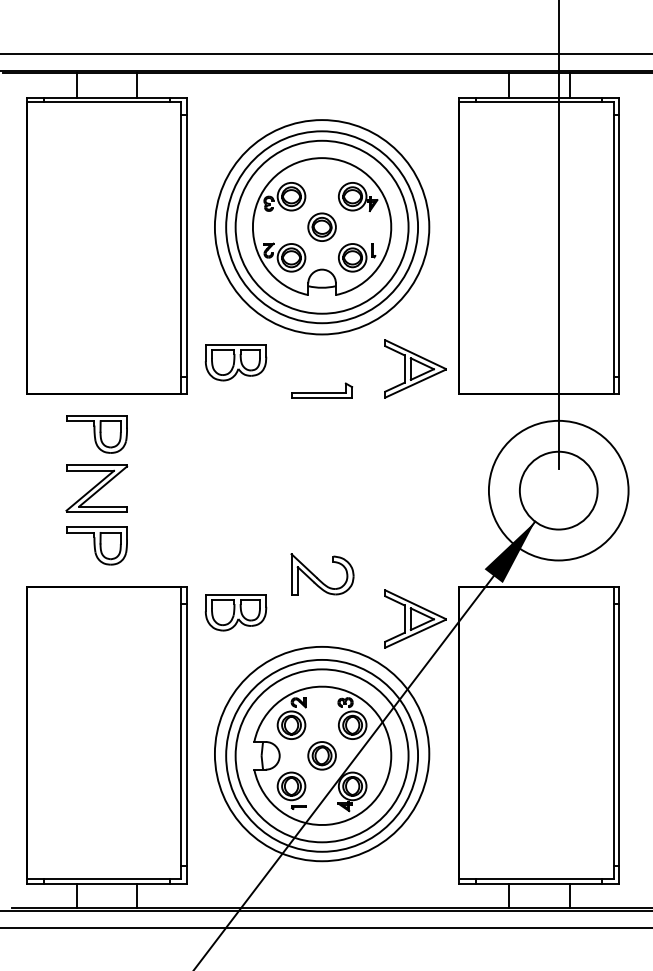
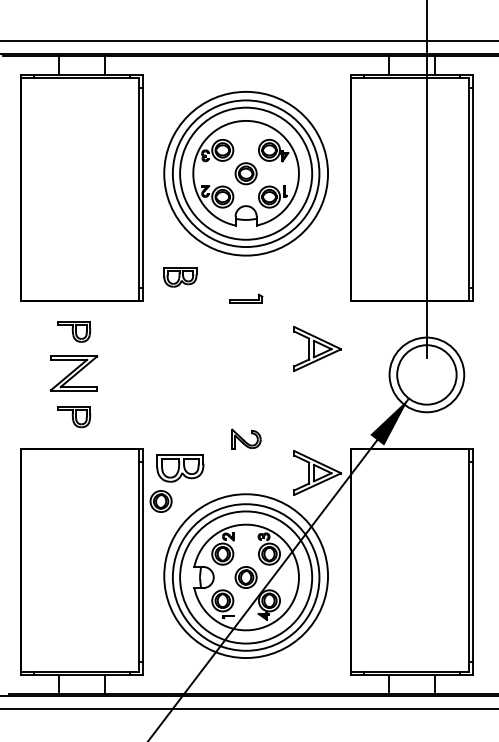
part: (236, 363) -> (180, 277), size x0.7
part: (415, 368) -> (317, 348), moved
part: (322, 390) -> (246, 298), size x0.7
part: (96, 433) -> (73, 331), size x0.7
circle: (558, 490) -> (426, 374), size x0.7
part: (96, 546) -> (73, 417), size x0.7
part: (322, 573) -> (246, 438), size x0.6
part: (209, 656) -> (160, 501), added

